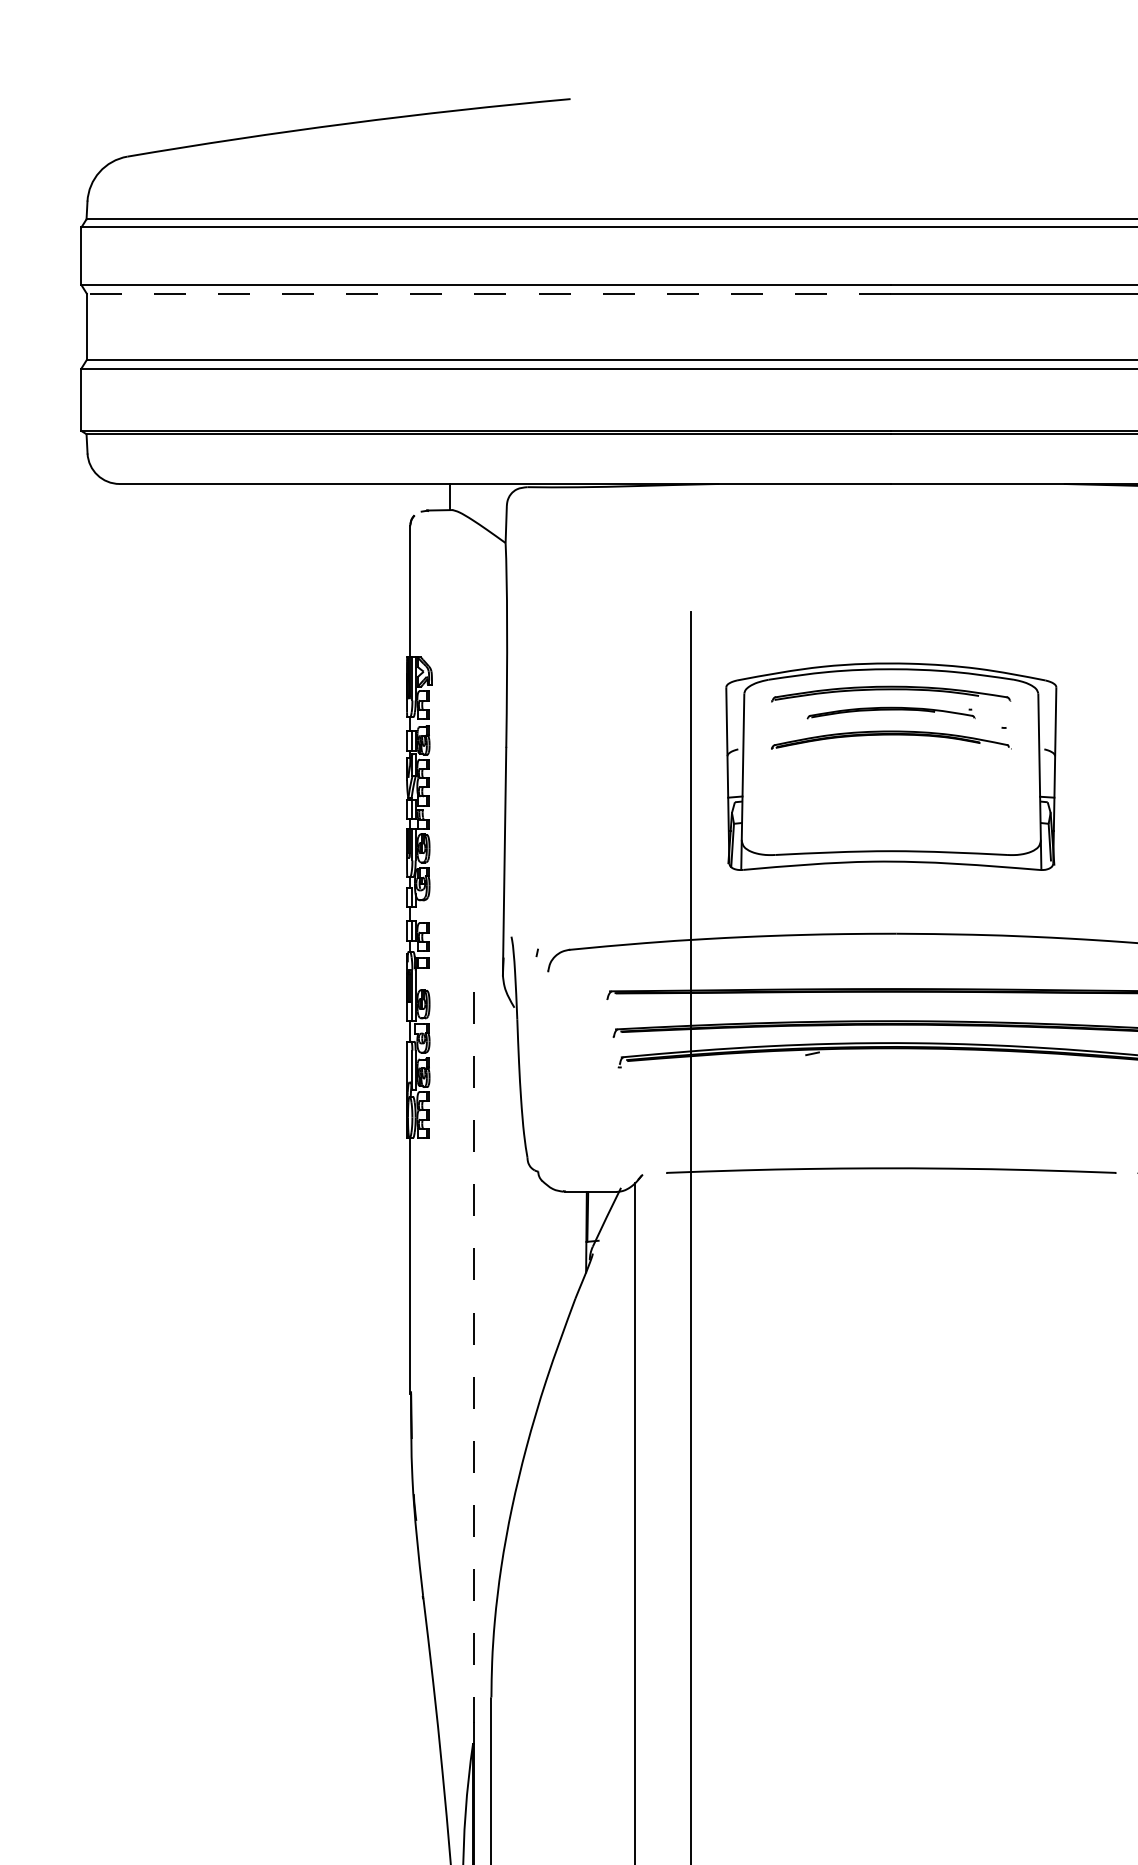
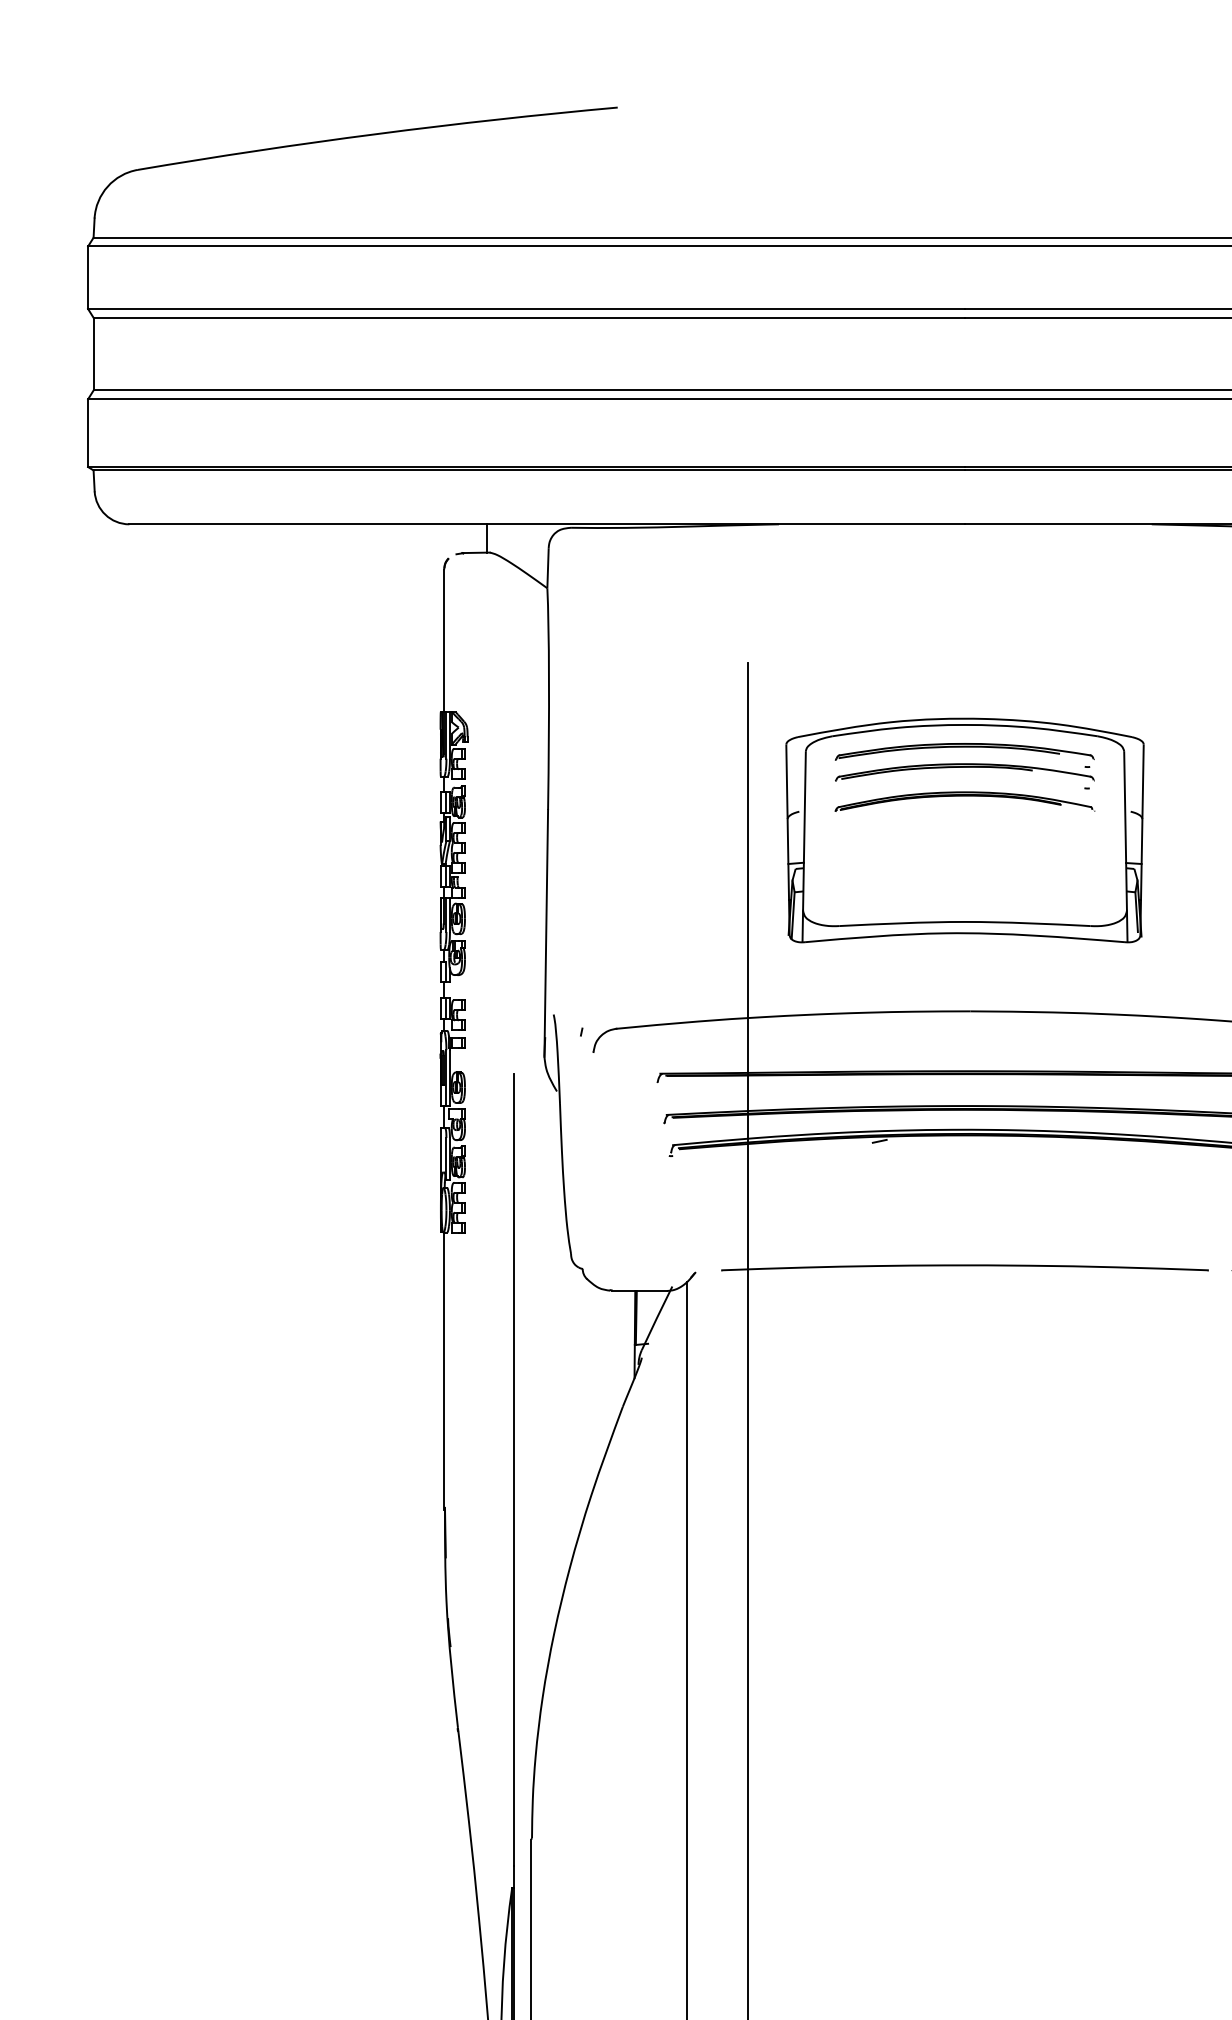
line: (489, 293) -> (529, 318), dashed -> solid
part: (890, 713) -> (964, 772), size x1.43
line: (474, 1356) -> (513, 1469), dashed -> solid

